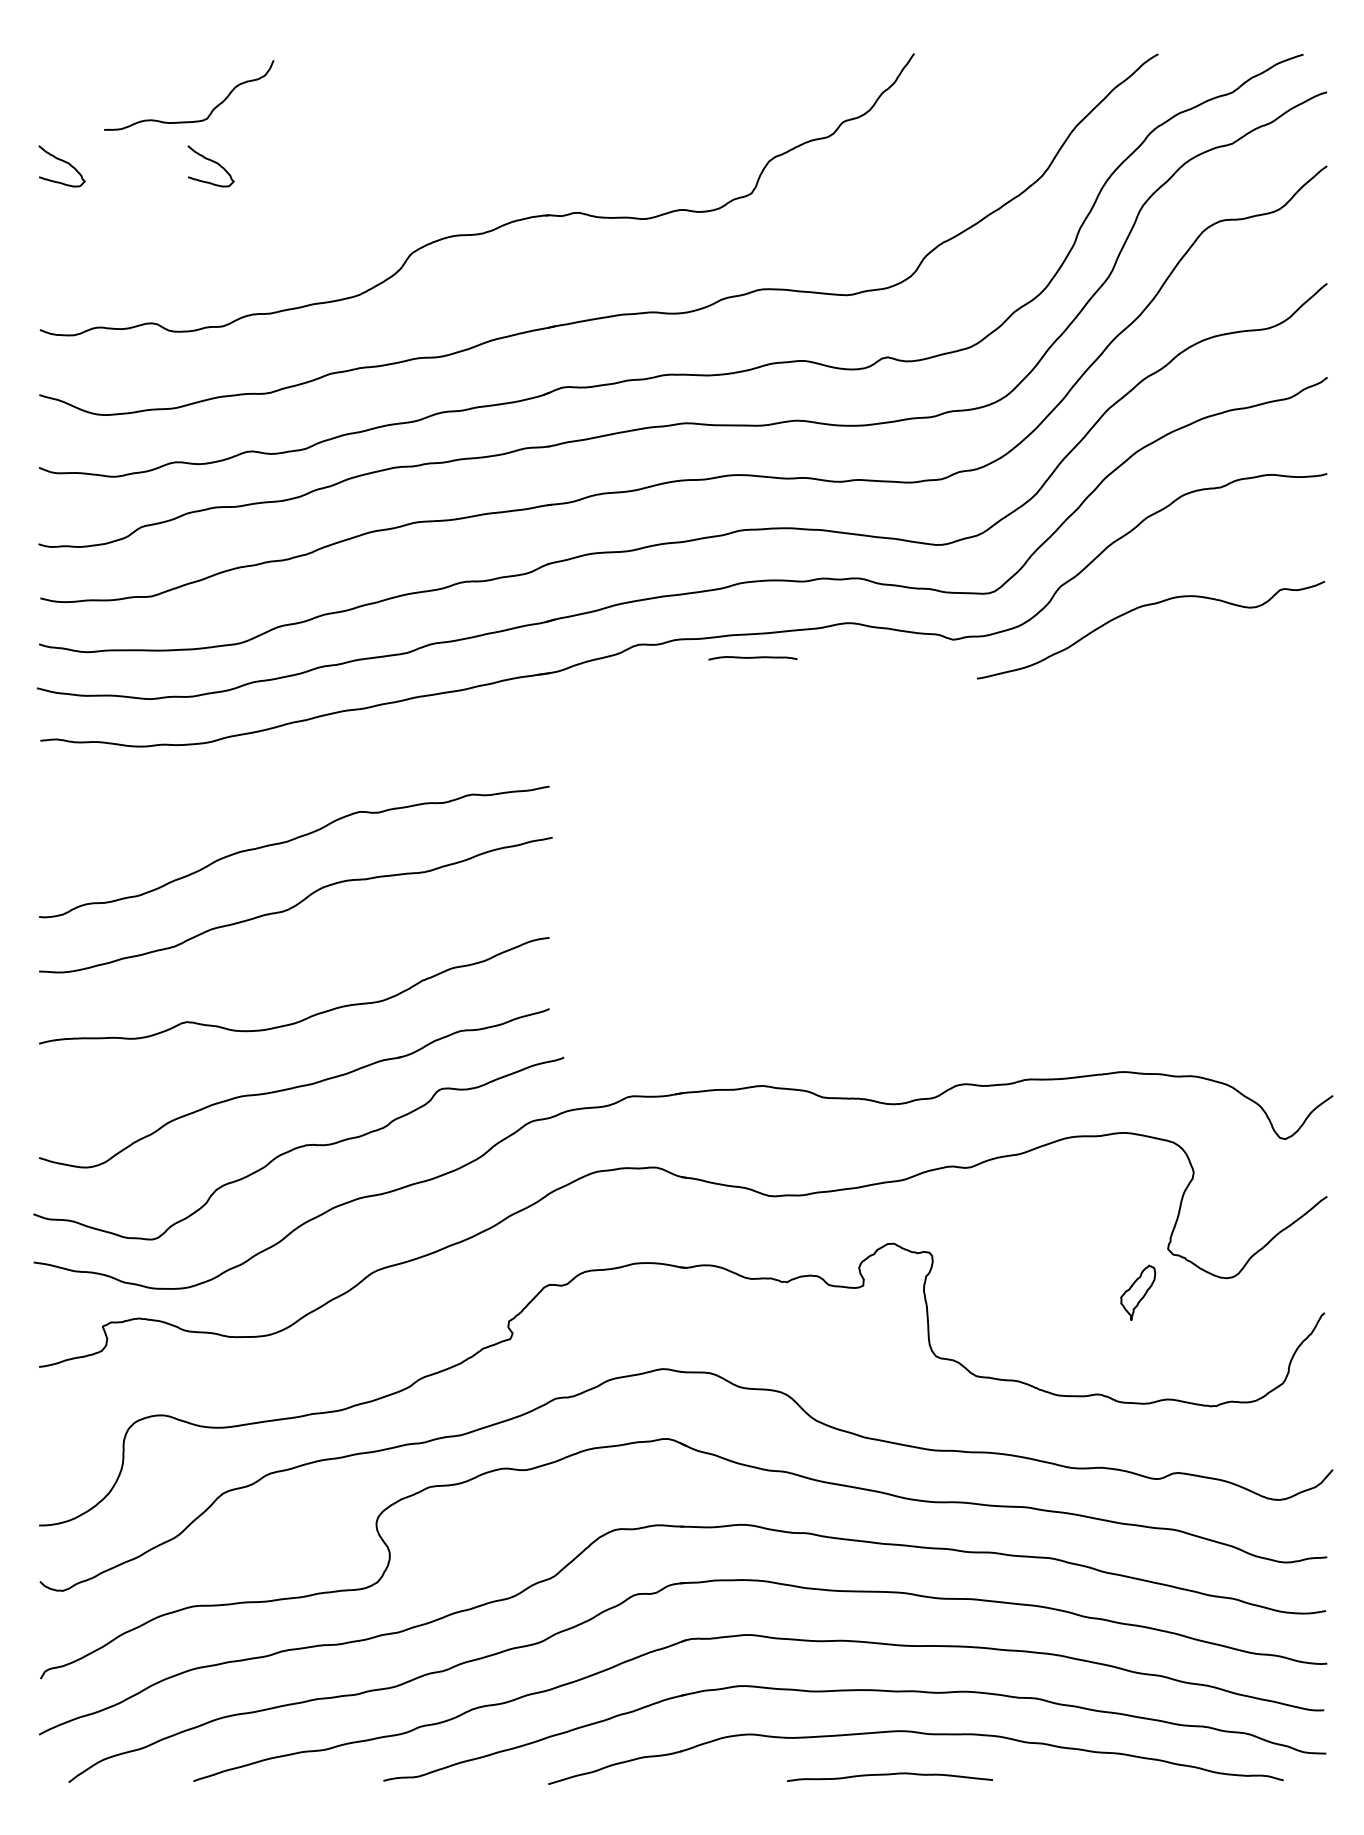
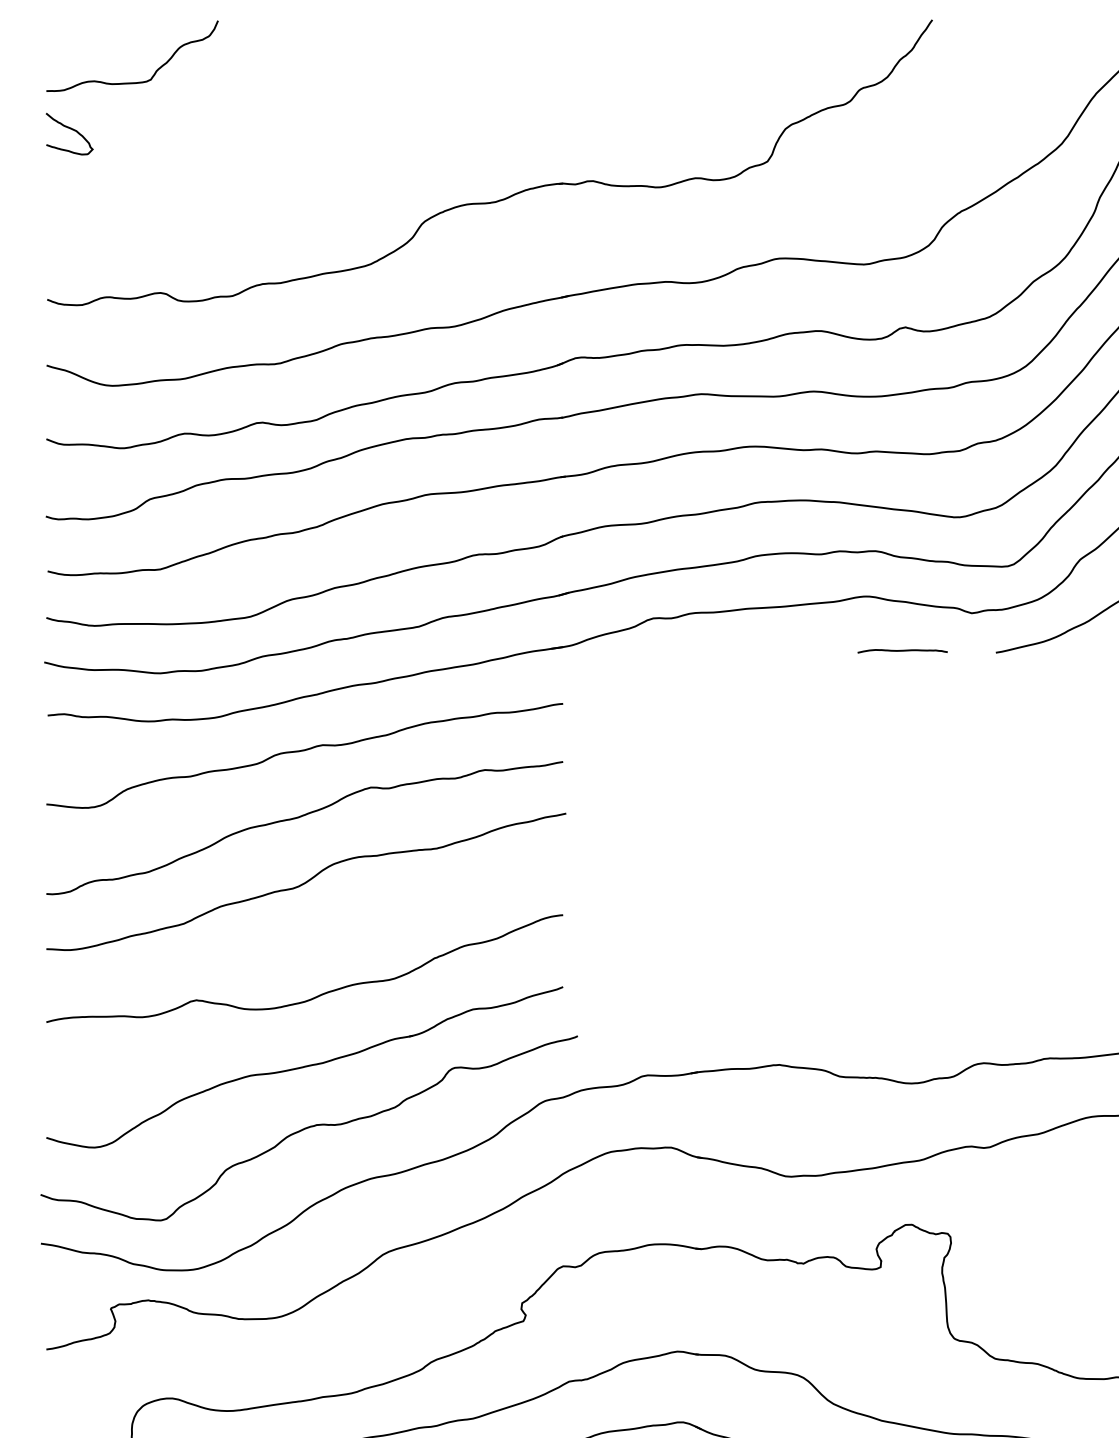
curve: (194, 120) -> (137, 81), moved
curve: (210, 161) -> (219, 129), removed
curve: (752, 658) -> (902, 651), moved
curve: (293, 776) -> (303, 751), added

